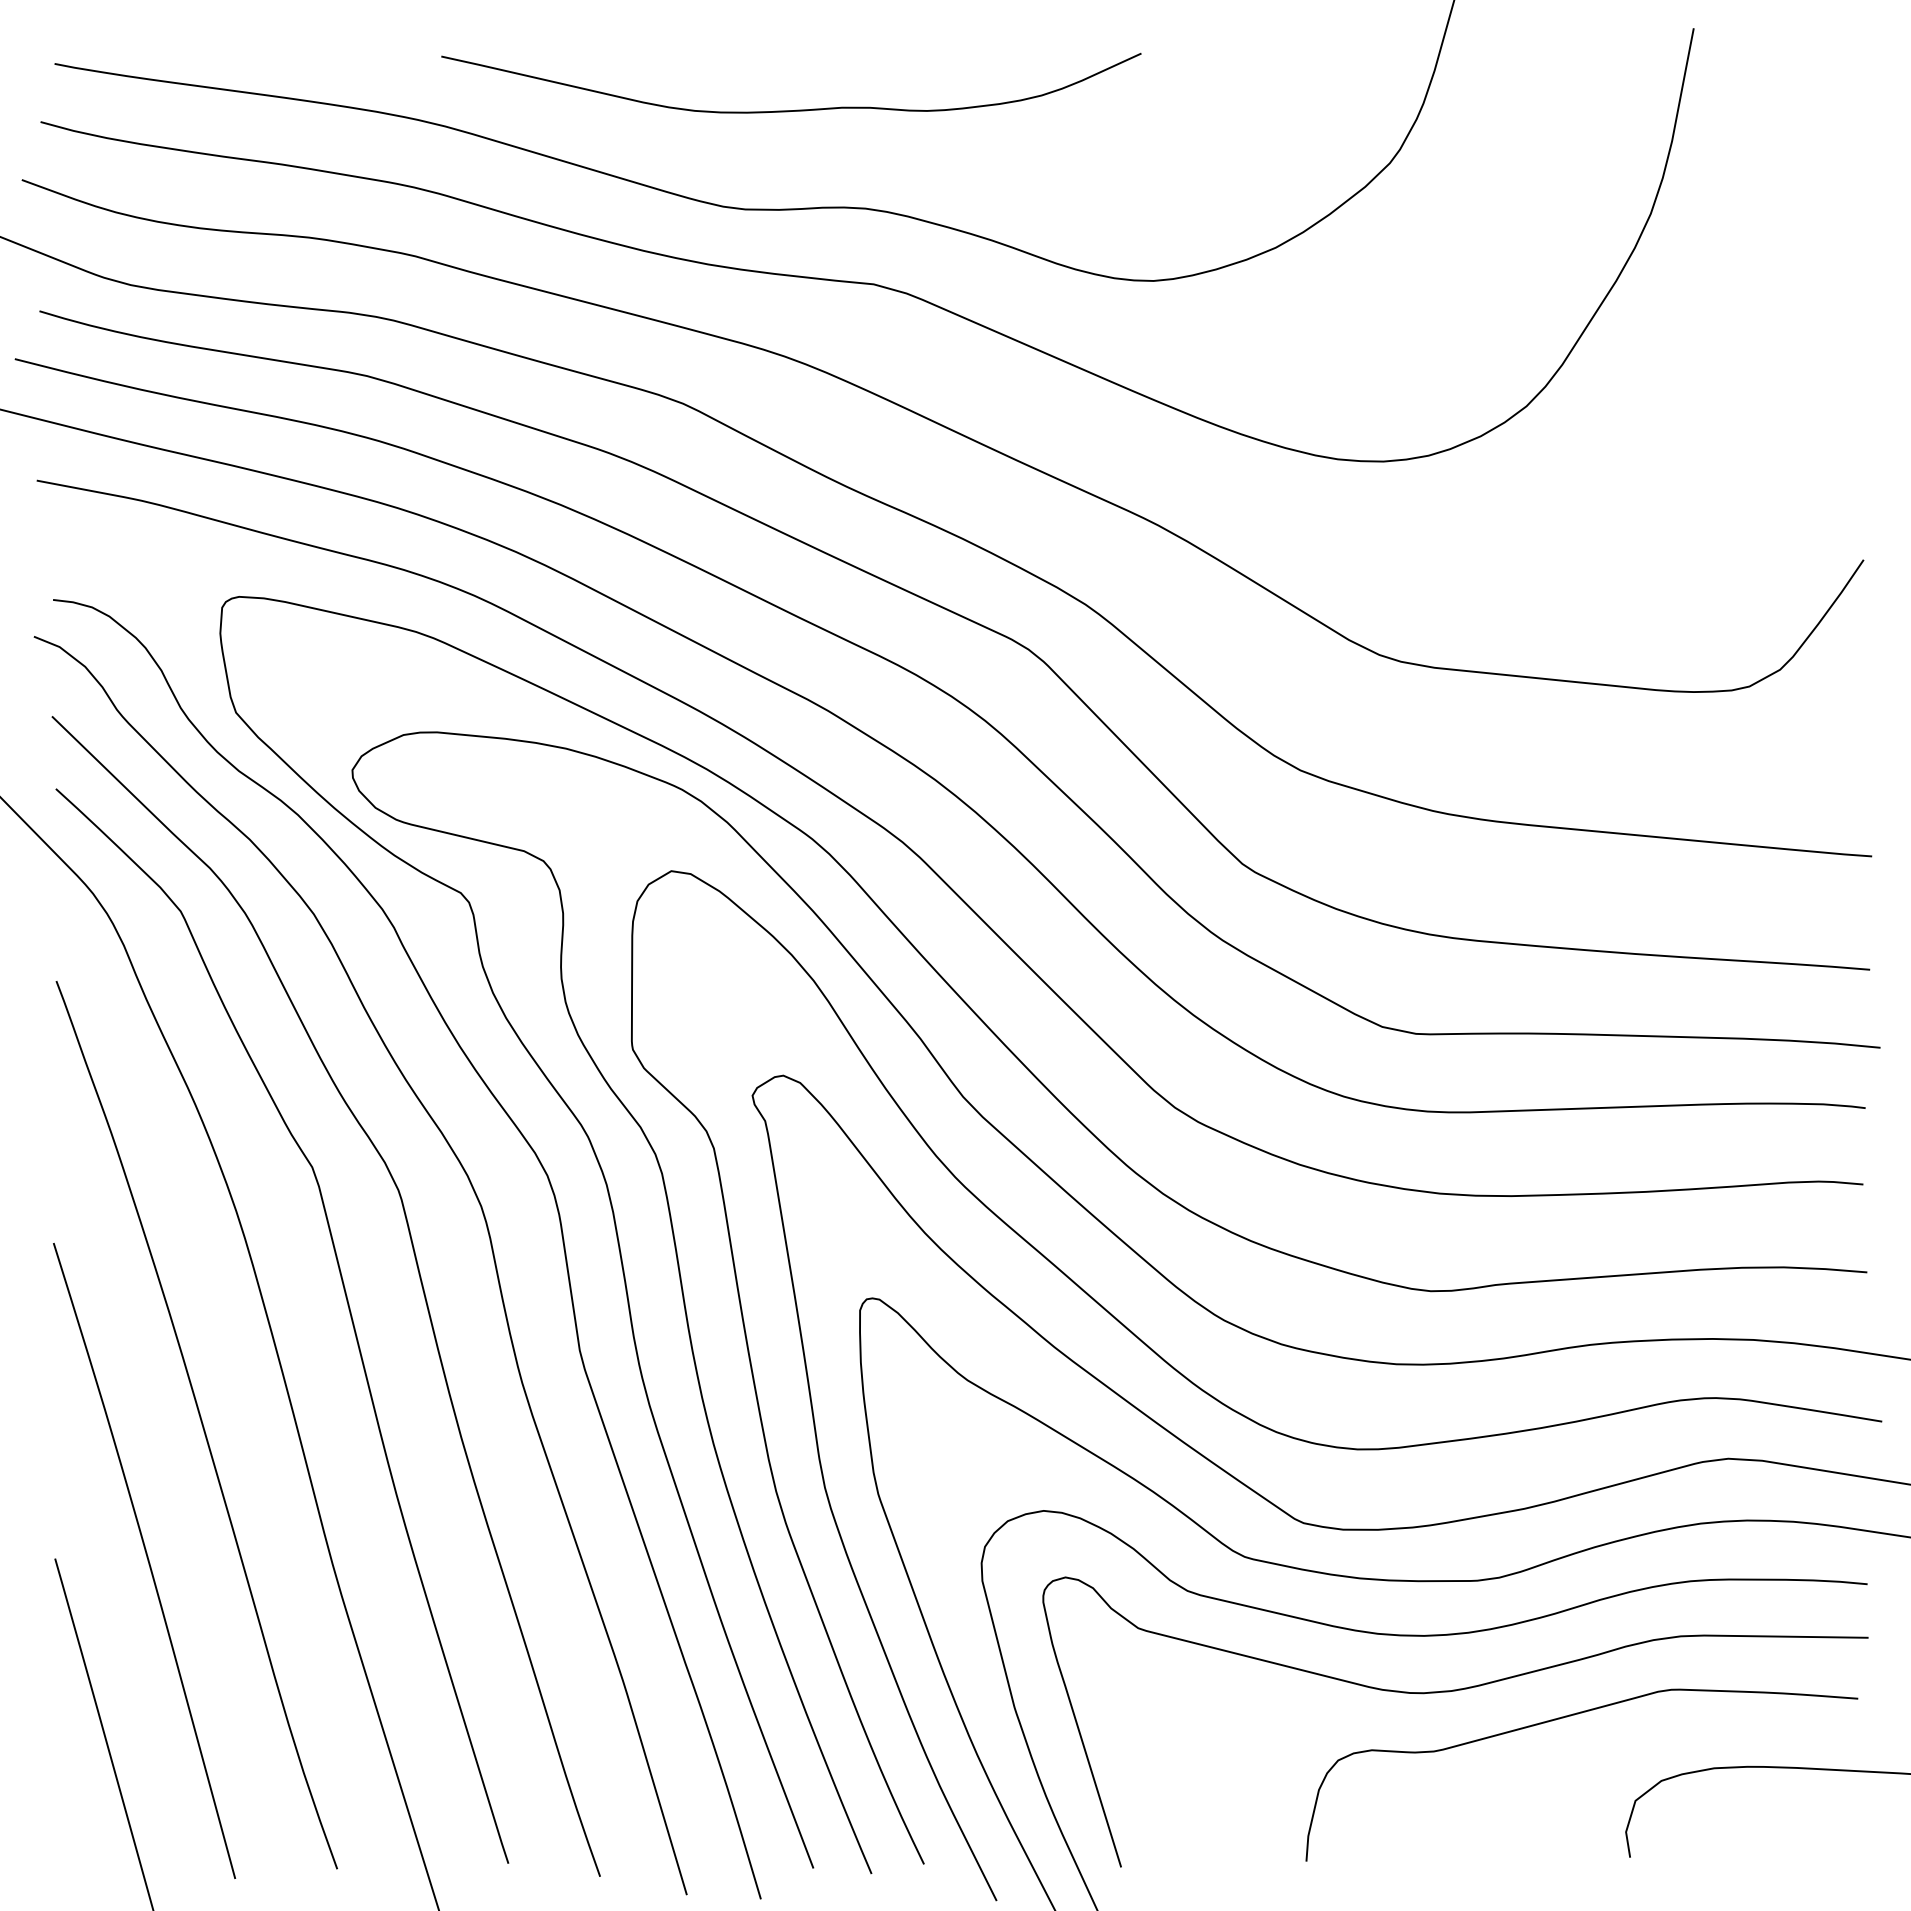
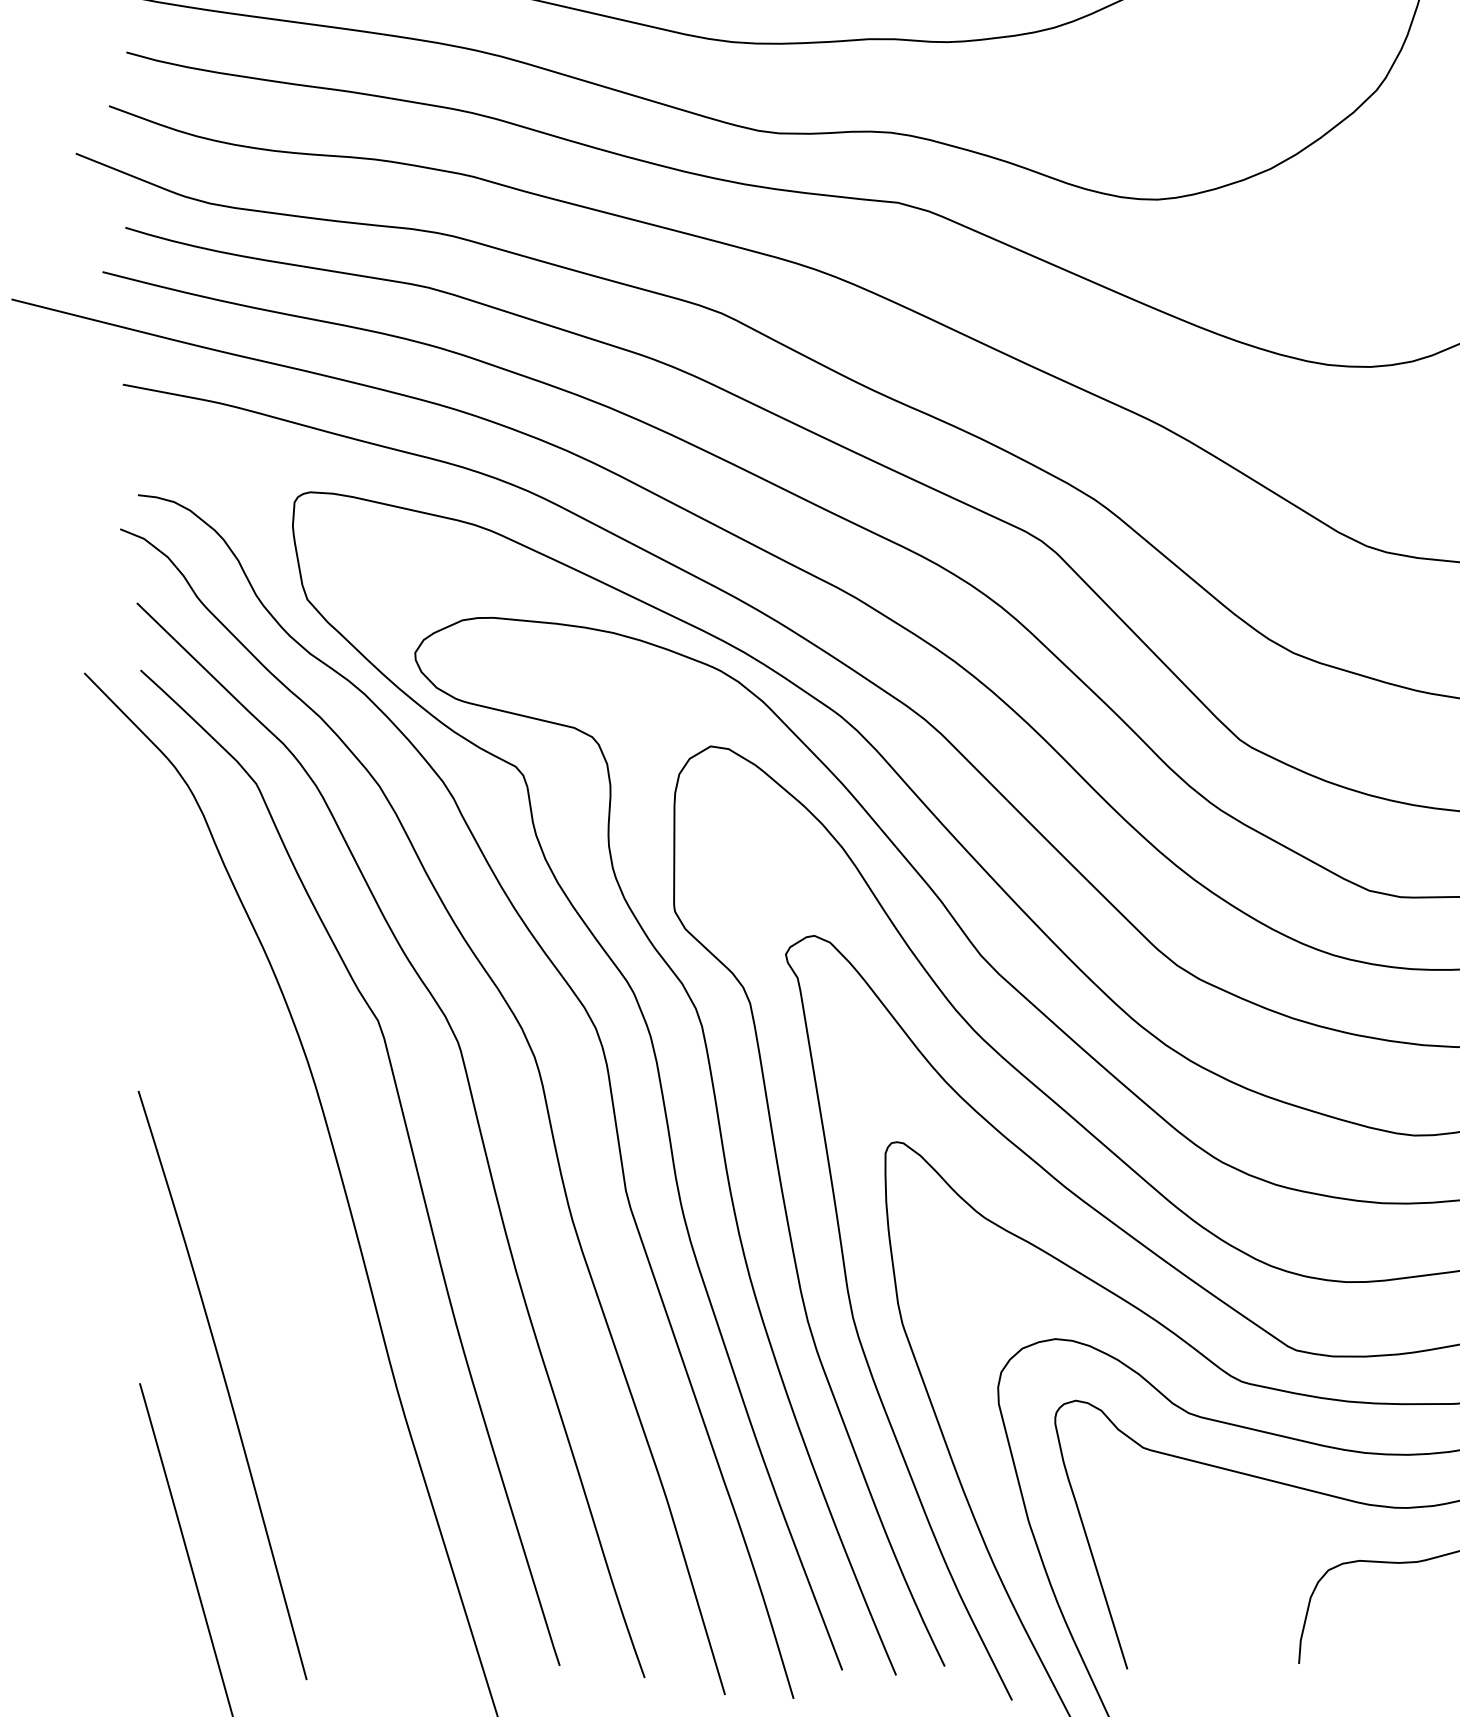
curve: (201, 1425) -> (275, 1259), removed

